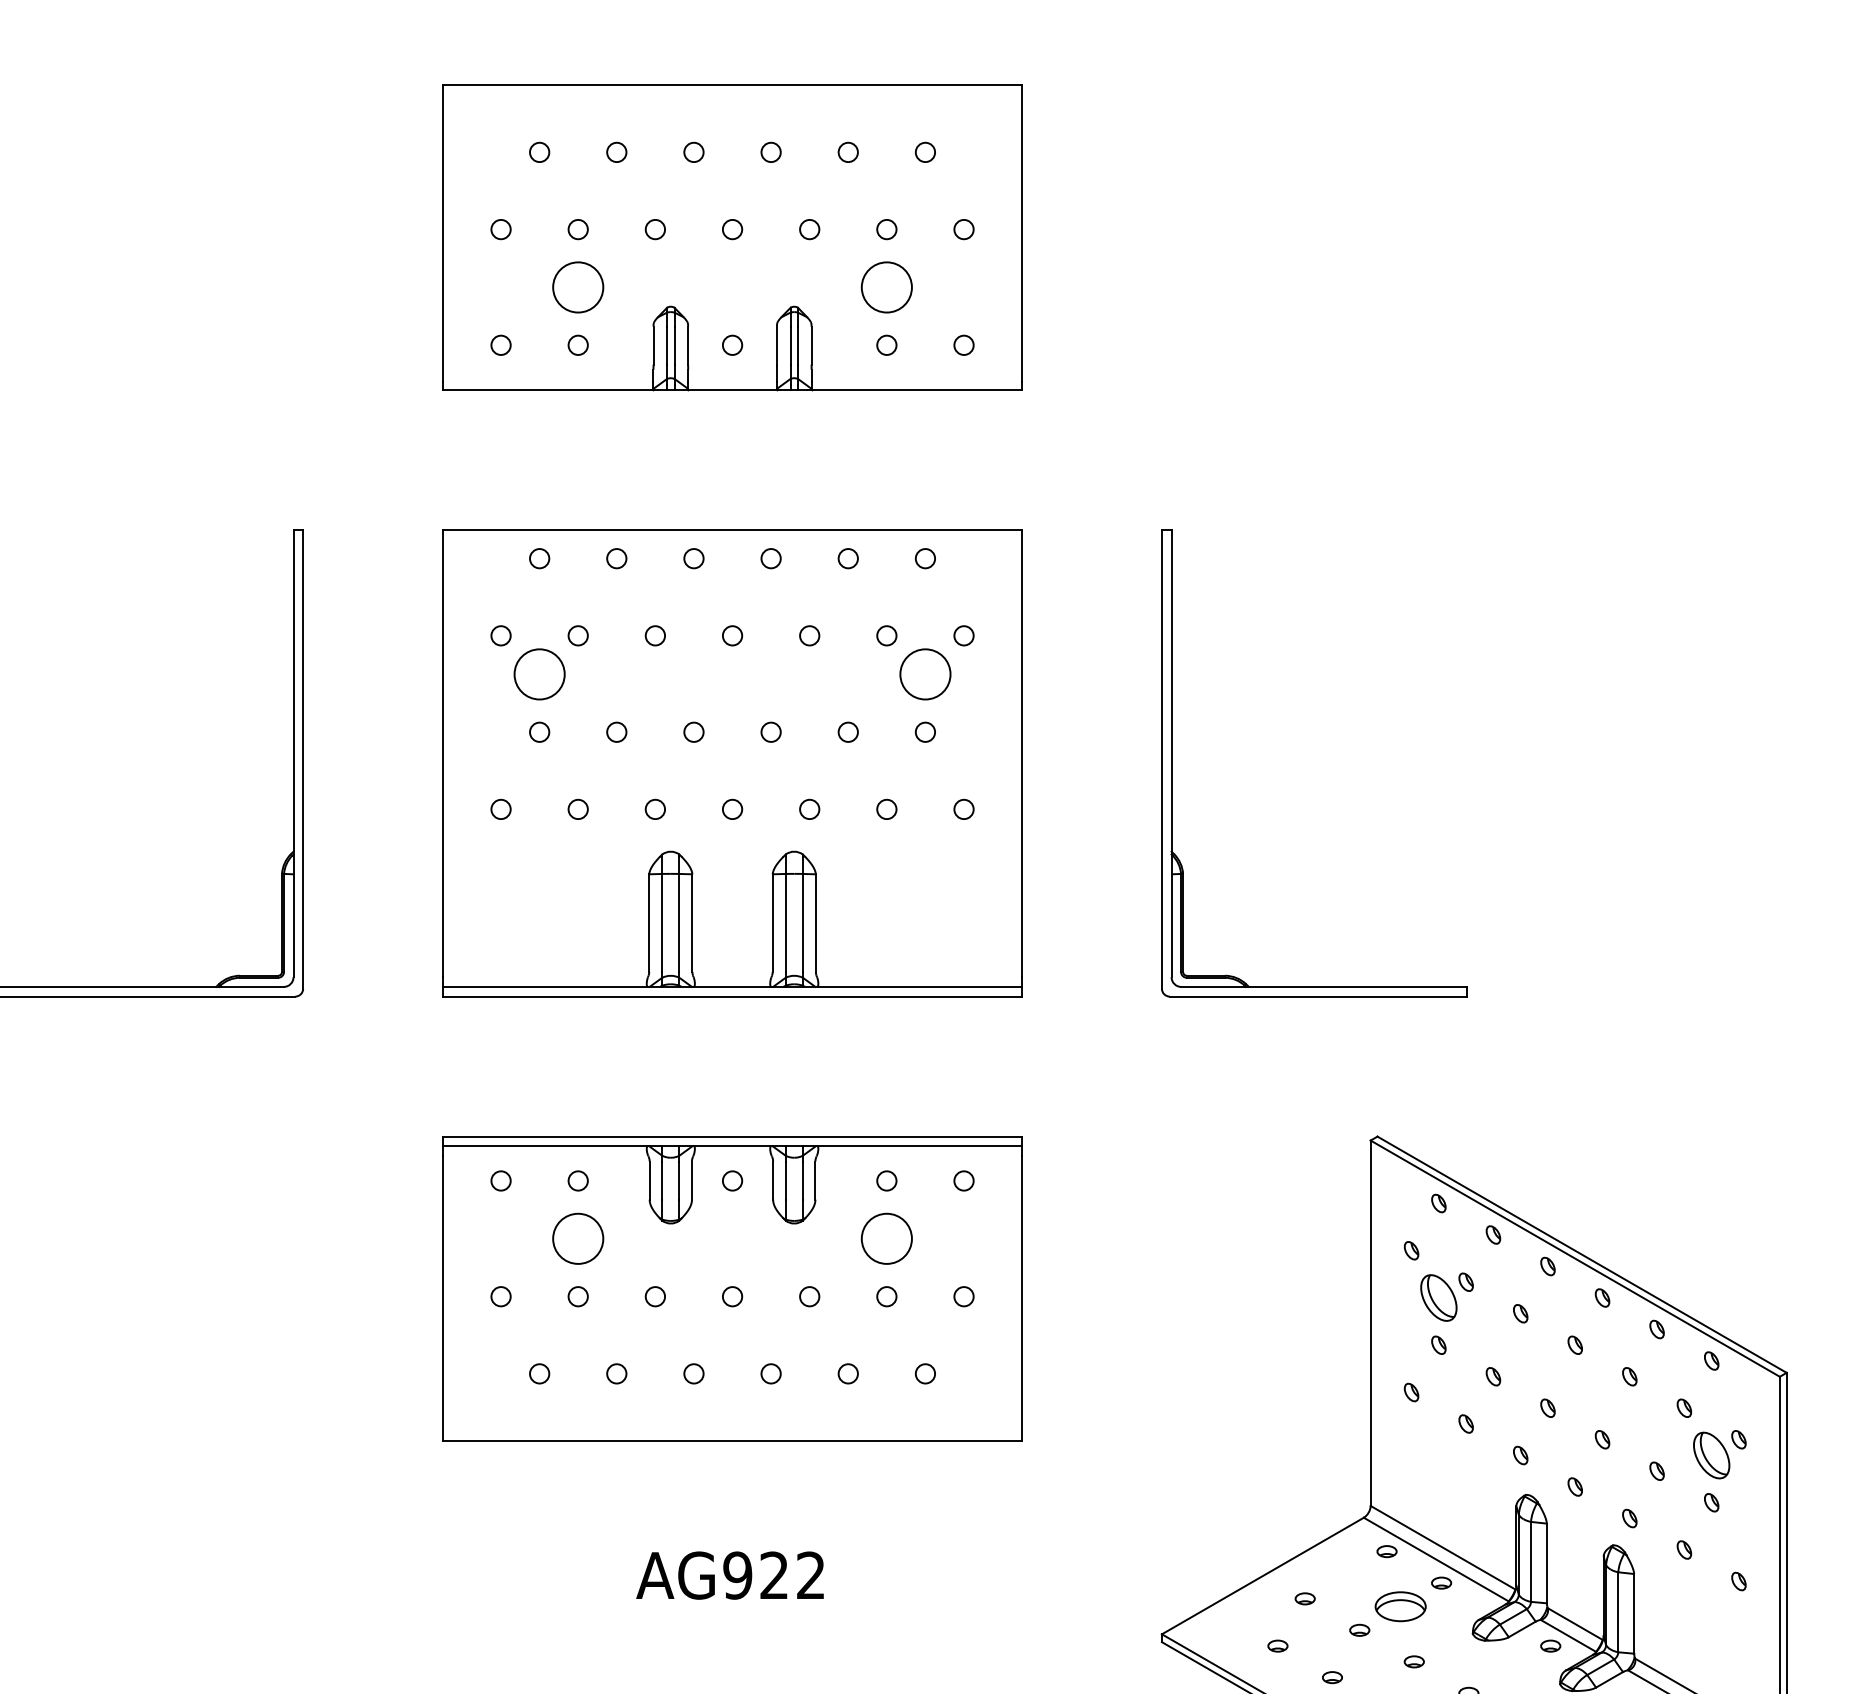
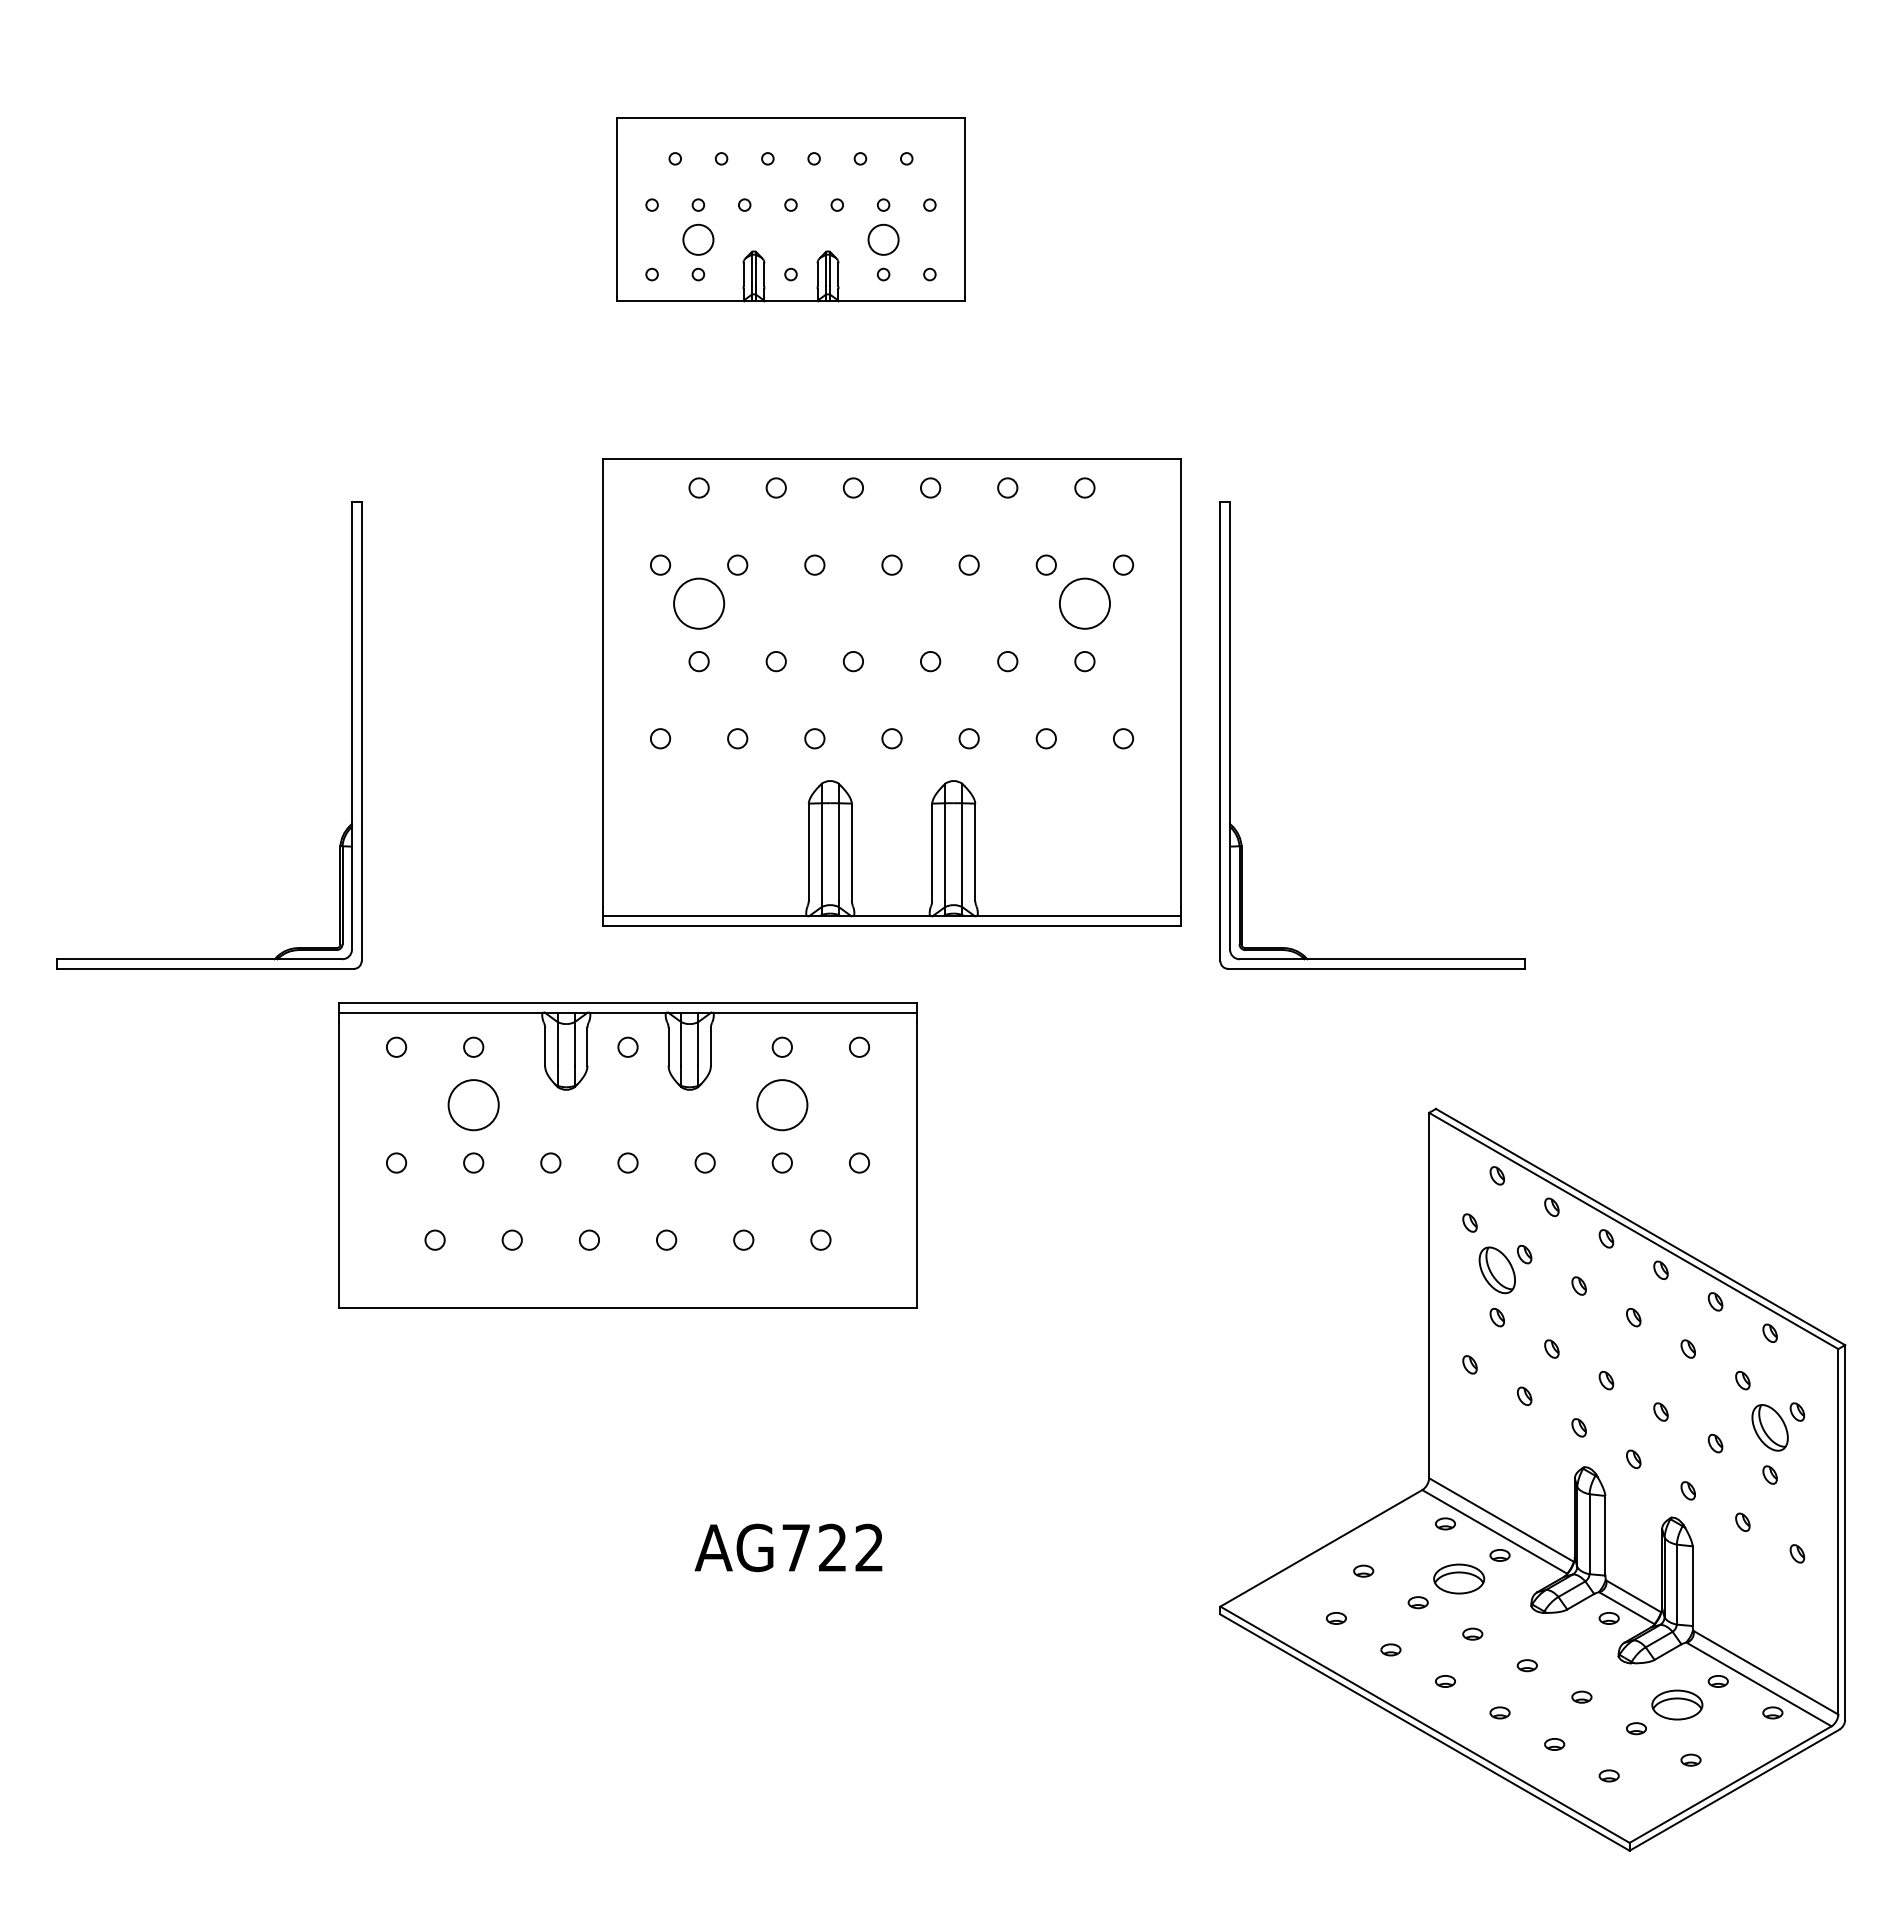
part: (732, 237) -> (790, 209), size x0.6
part: (732, 763) -> (891, 692), moved
part: (732, 1289) -> (627, 1155), moved
text: (737, 1575) -> (795, 1547), AG922 -> AG722

